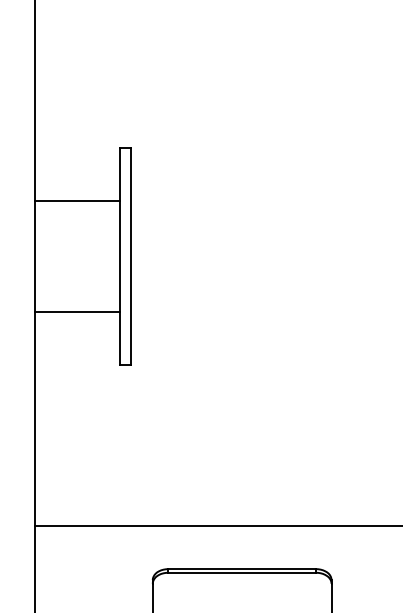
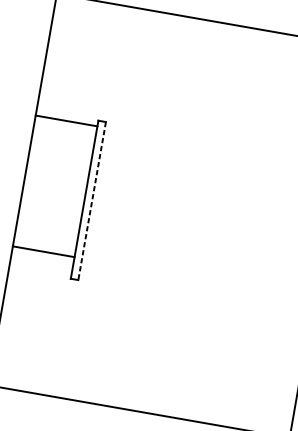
line: (77, 200) -> (66, 120), moved
line: (130, 256) -> (92, 201), solid -> dashed
line: (77, 312) -> (43, 251), moved

